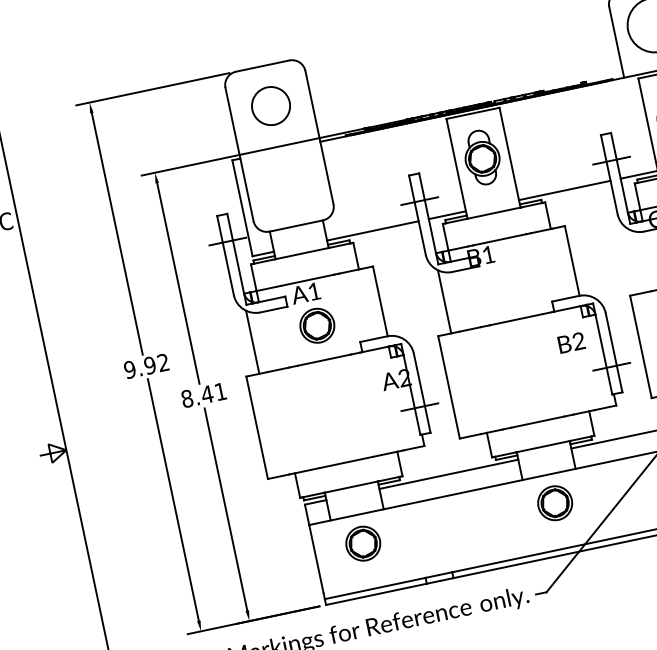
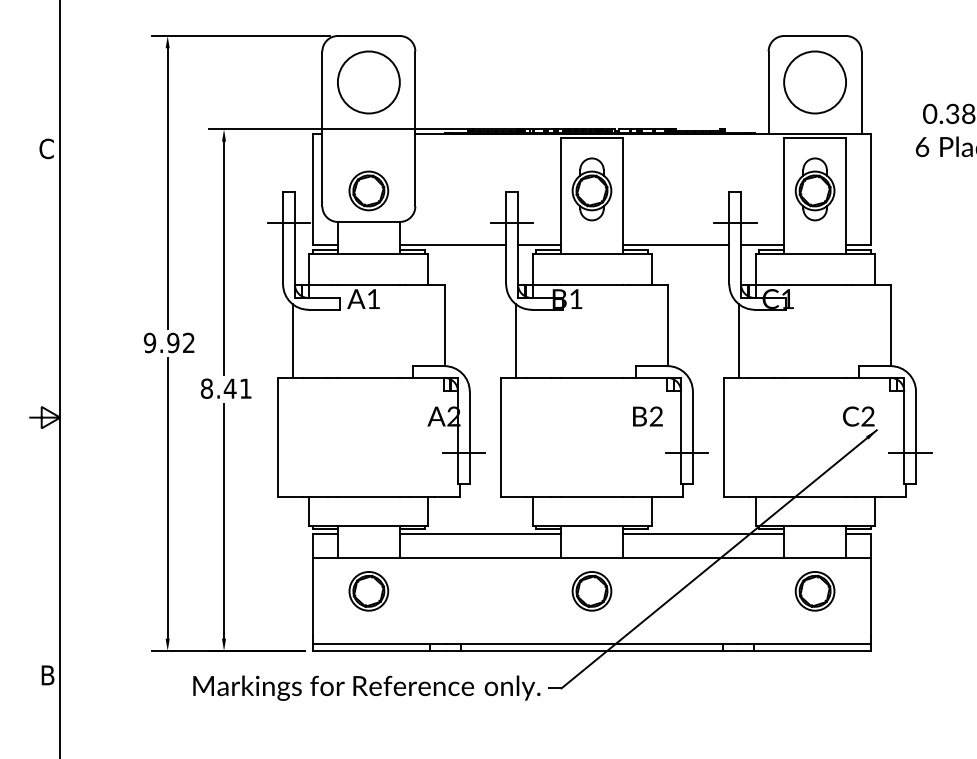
circle: (270, 106) -> (368, 82), size x1.43
line: (636, 260) -> (739, 340), added
part: (316, 325) -> (368, 190), moved

